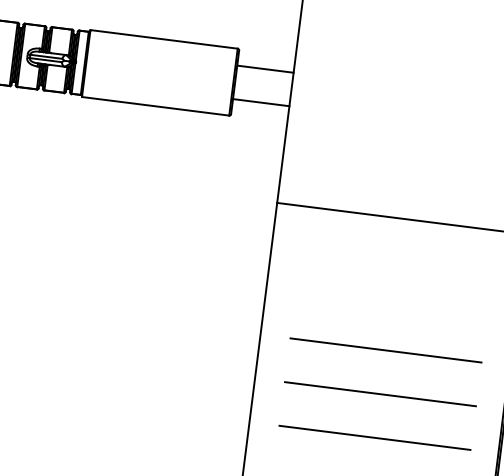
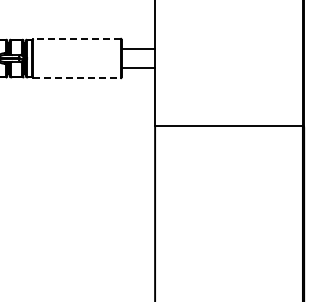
line: (163, 39) -> (76, 38), solid -> dashed
line: (154, 106) -> (76, 78), solid -> dashed
line: (385, 351) -> (229, 204), removed
line: (380, 394) -> (229, 230), removed
line: (374, 437) -> (229, 255), removed

